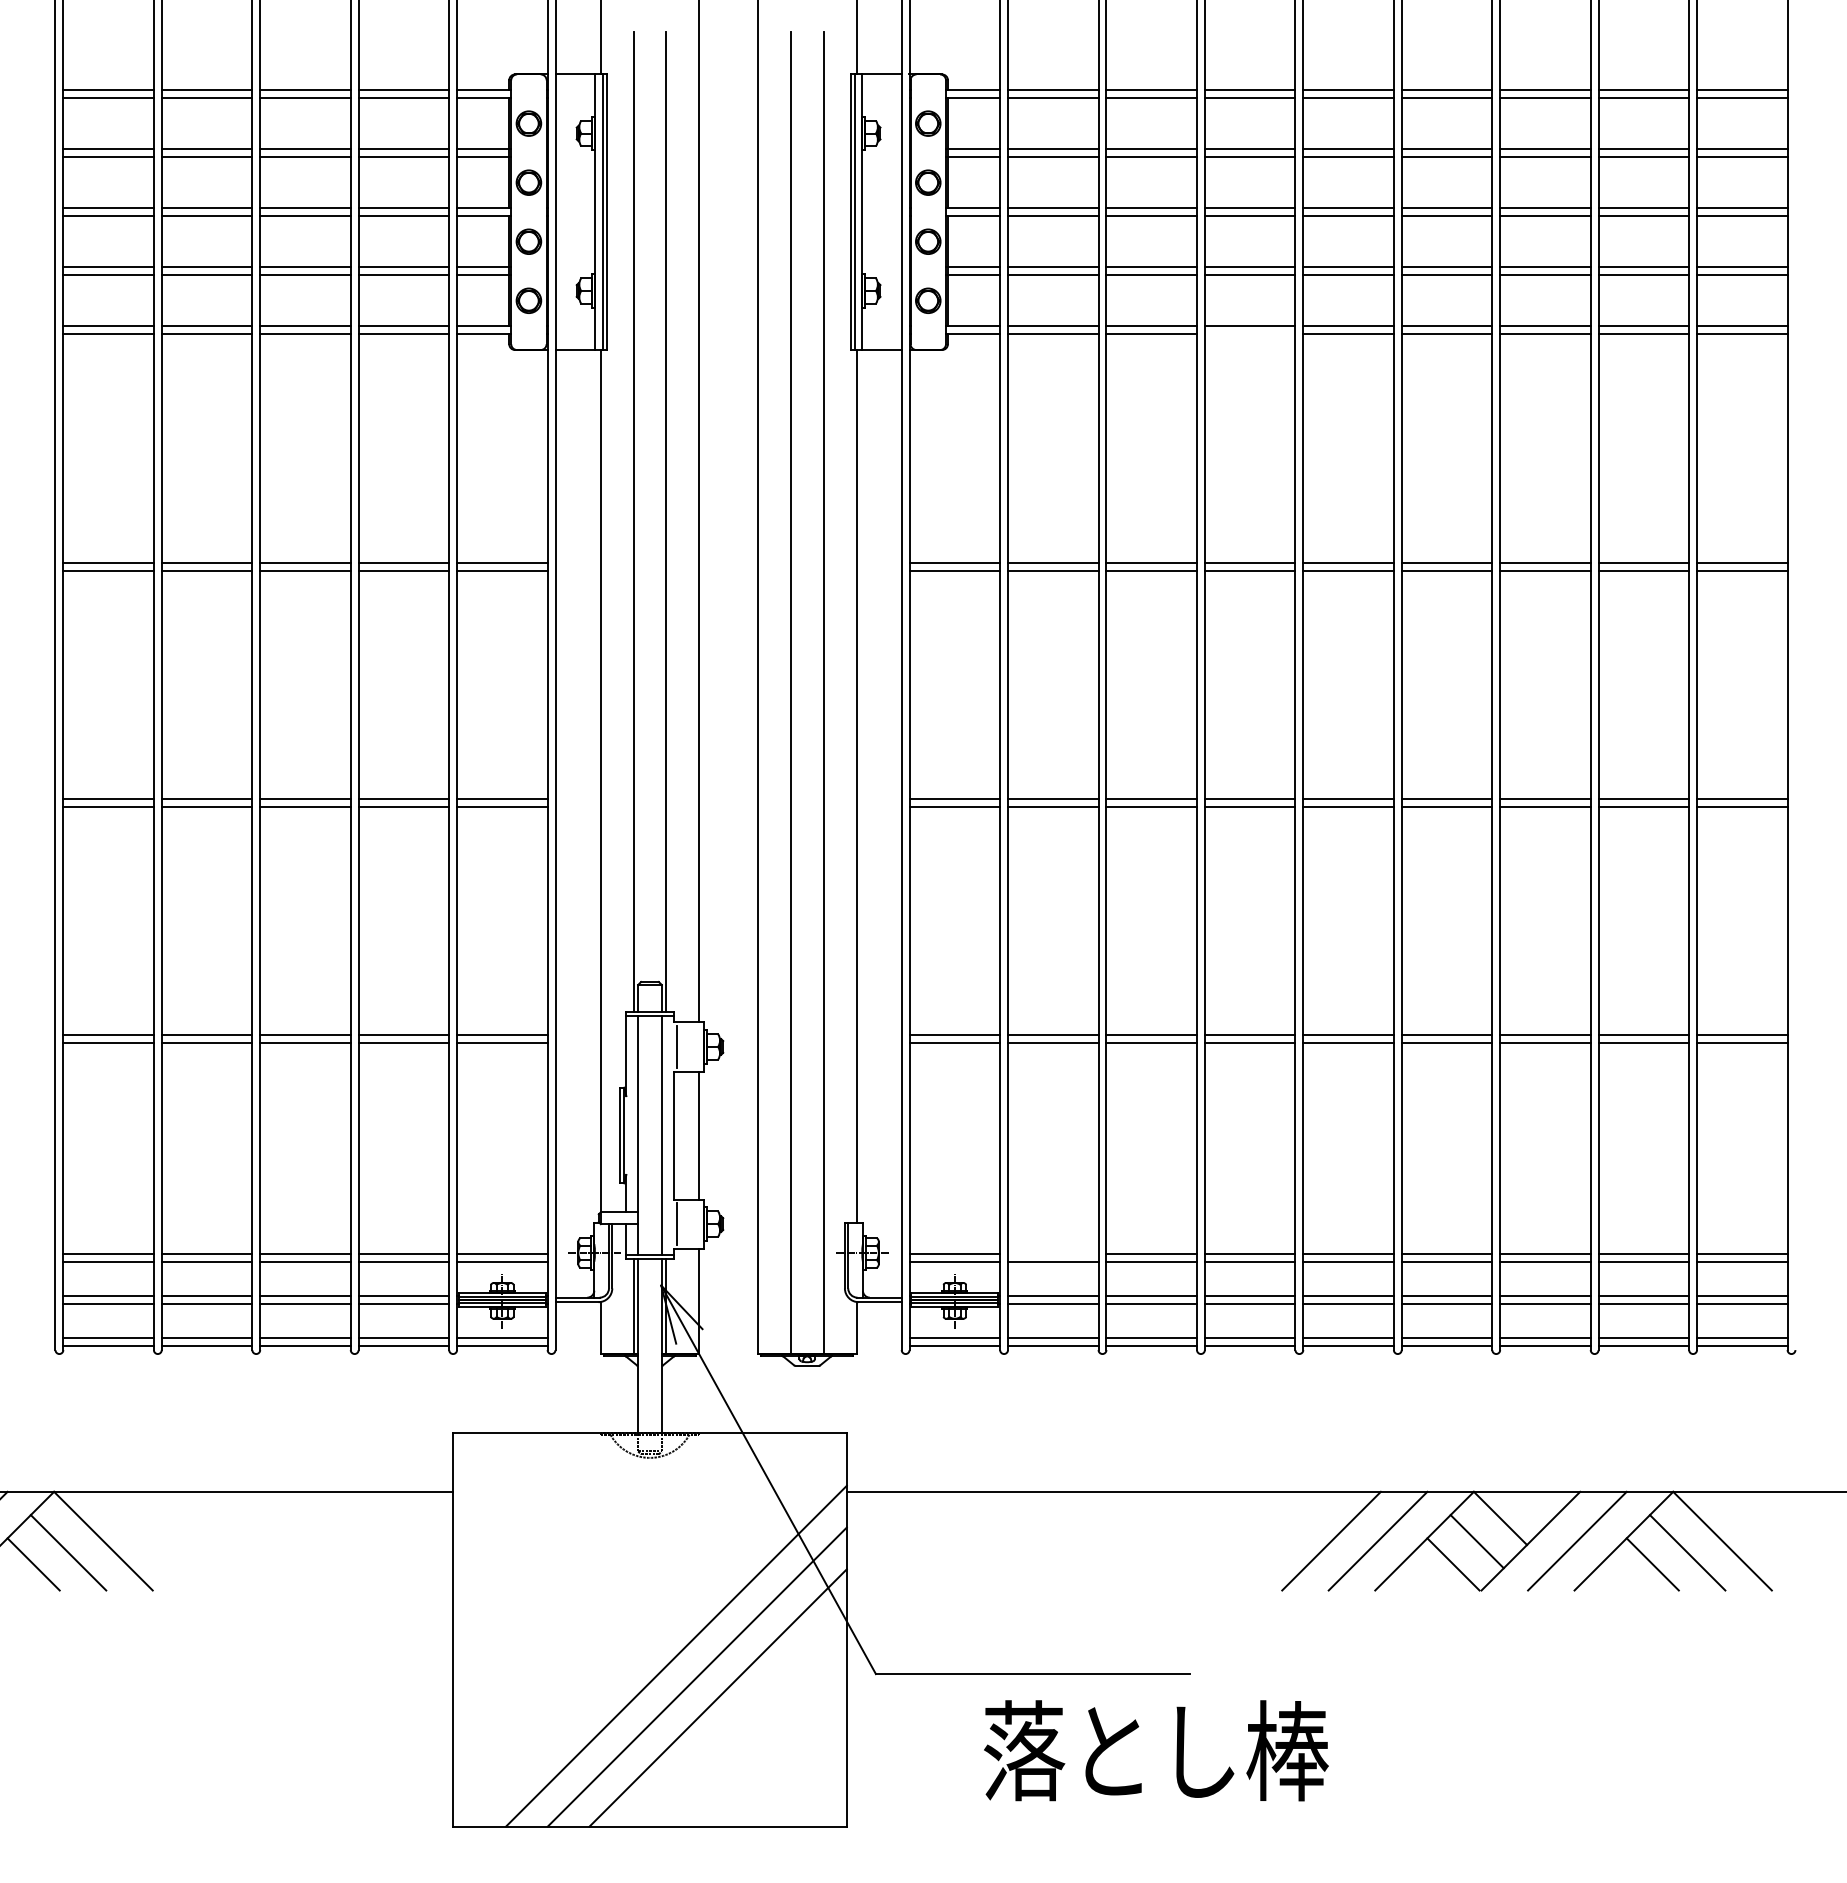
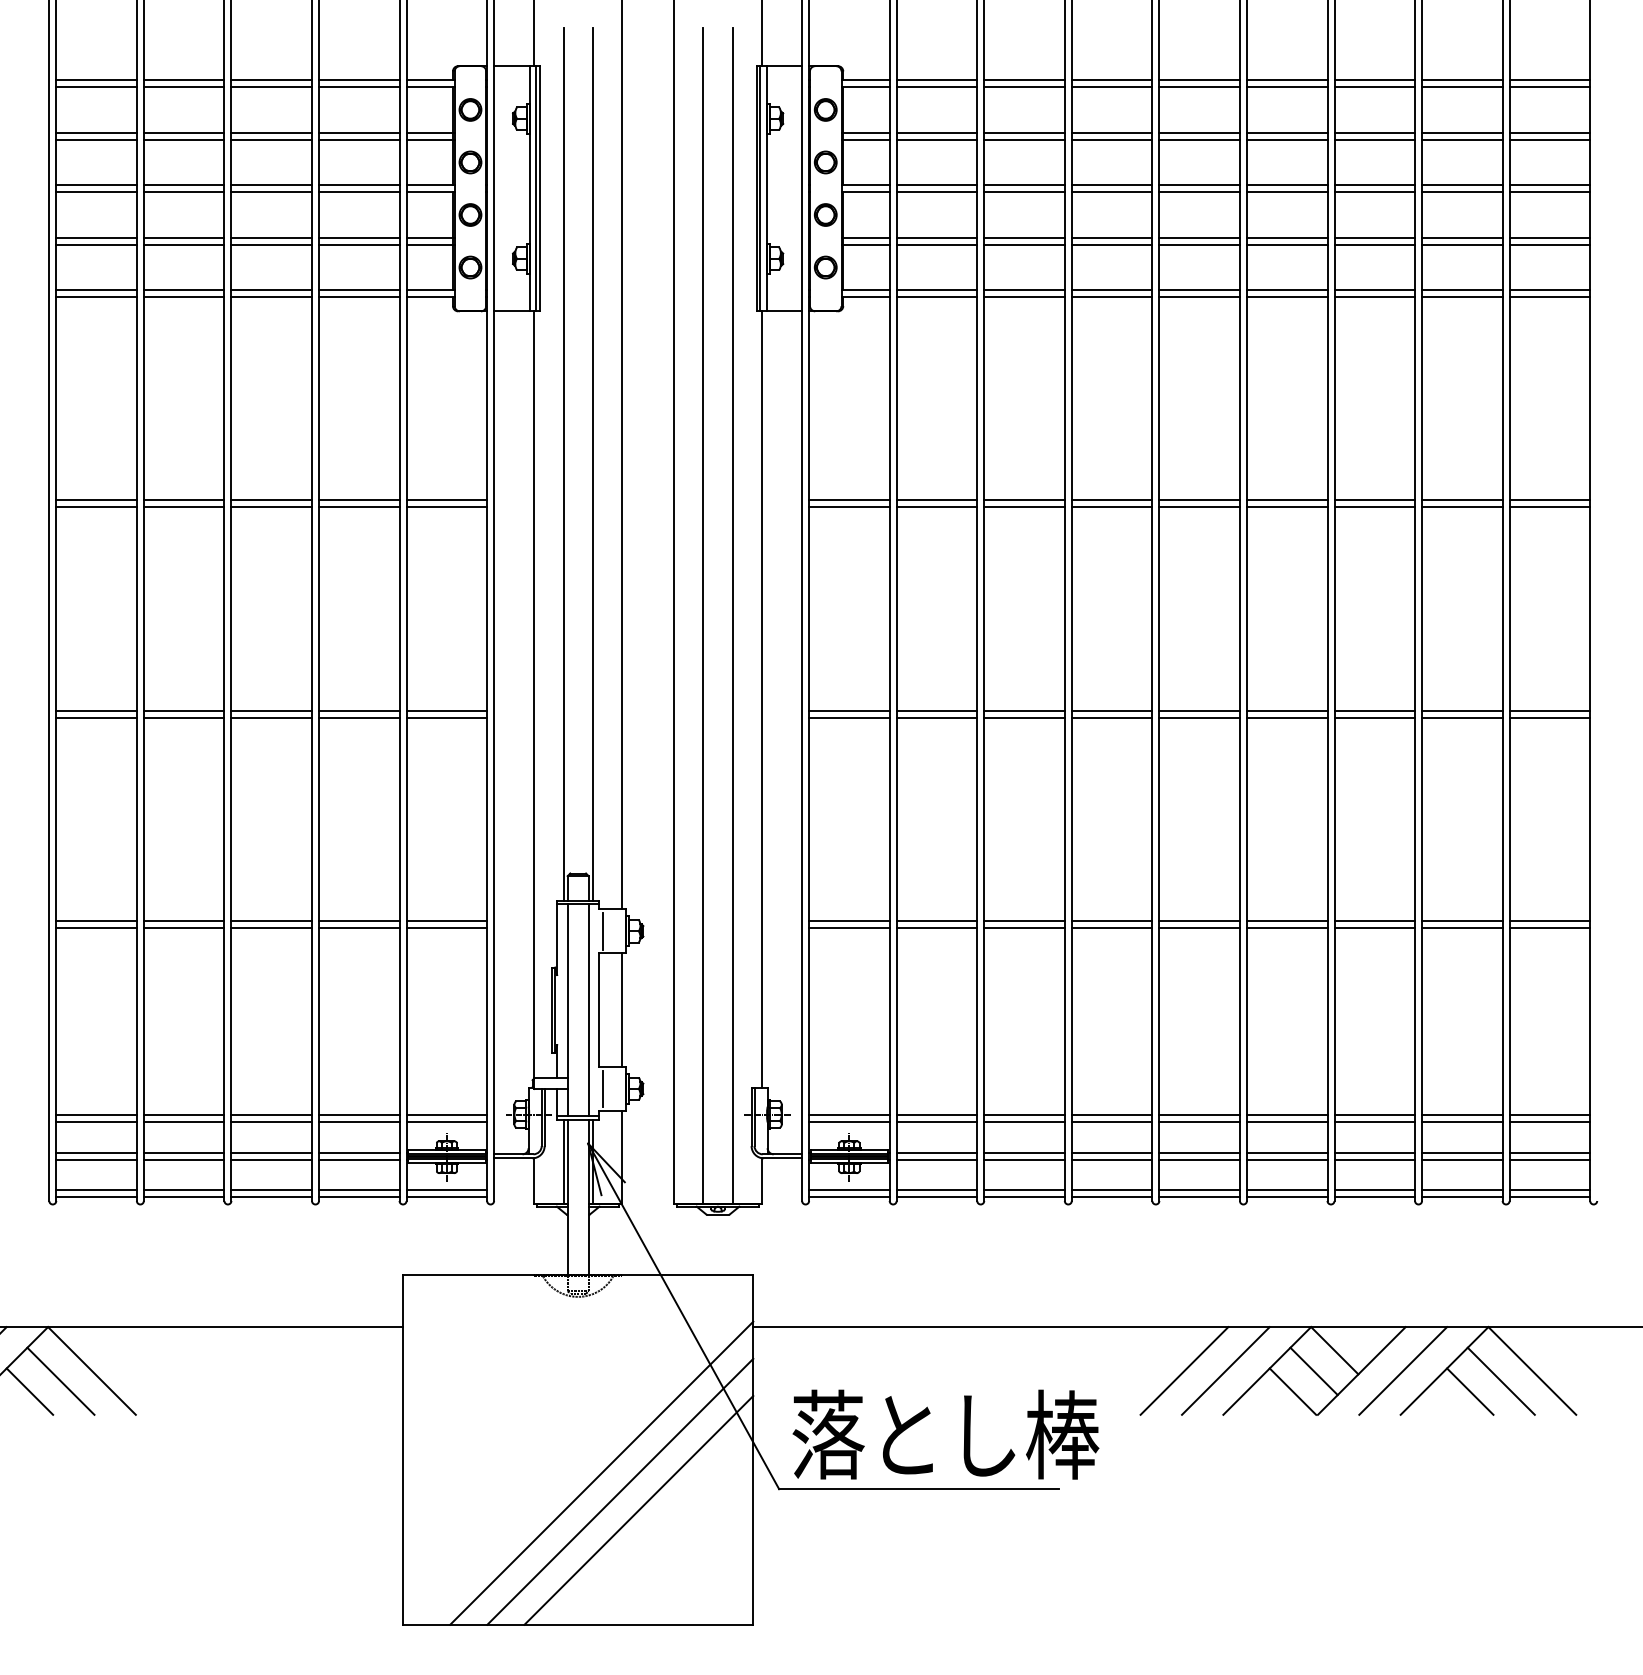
line: (1249, 334) -> (1111, 297), added
line: (1053, 1253) -> (937, 1115), added
text: (1156, 1750) -> (946, 1434), moved

